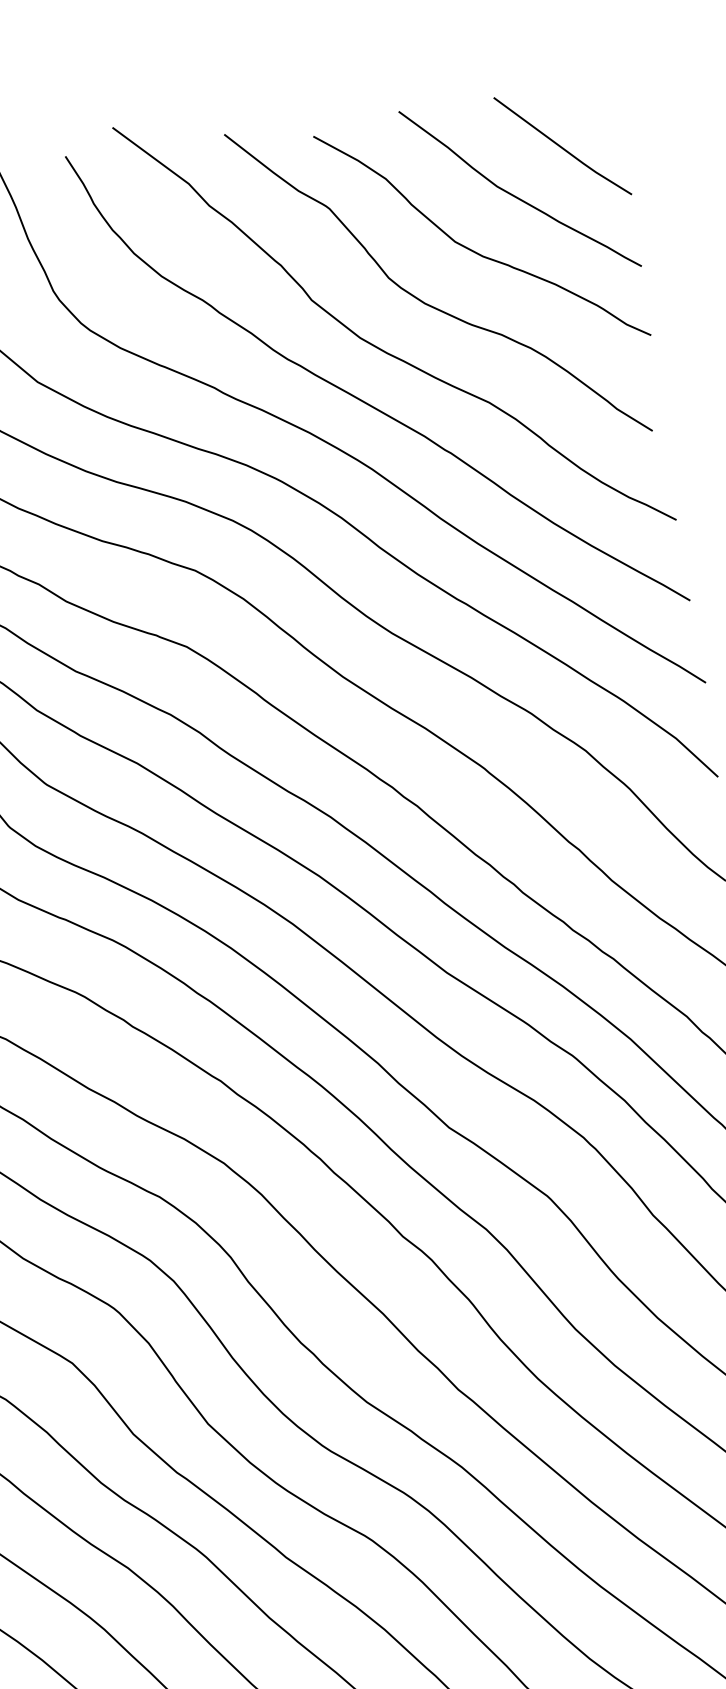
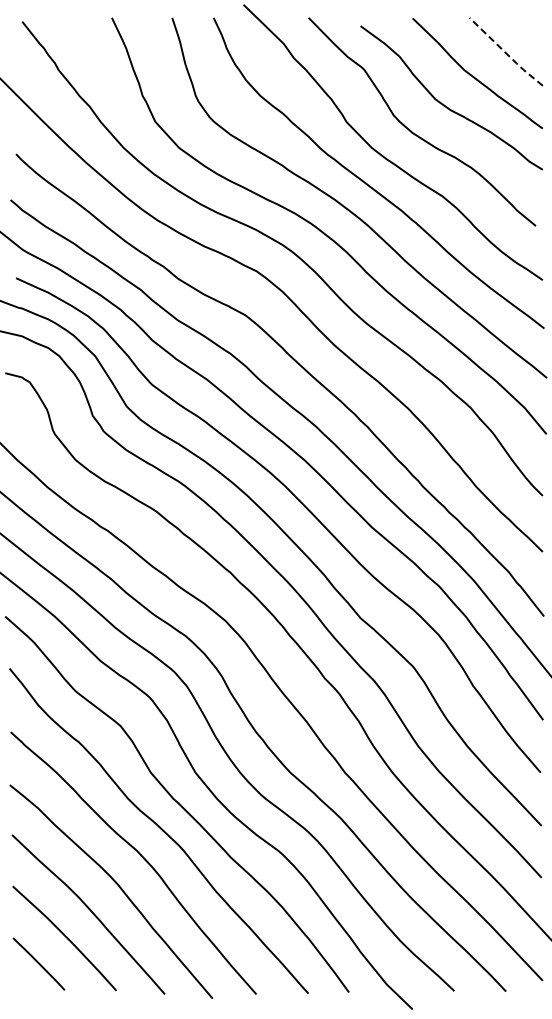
line: (563, 148) -> (506, 53), solid -> dashed

